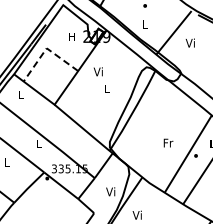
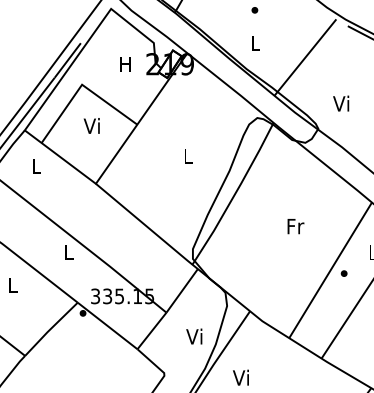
text: (189, 42) -> (339, 102), moved
line: (46, 49) -> (81, 86), dashed -> solid
text: (97, 71) -> (90, 125), moved
text: (168, 142) -> (295, 225), moved

